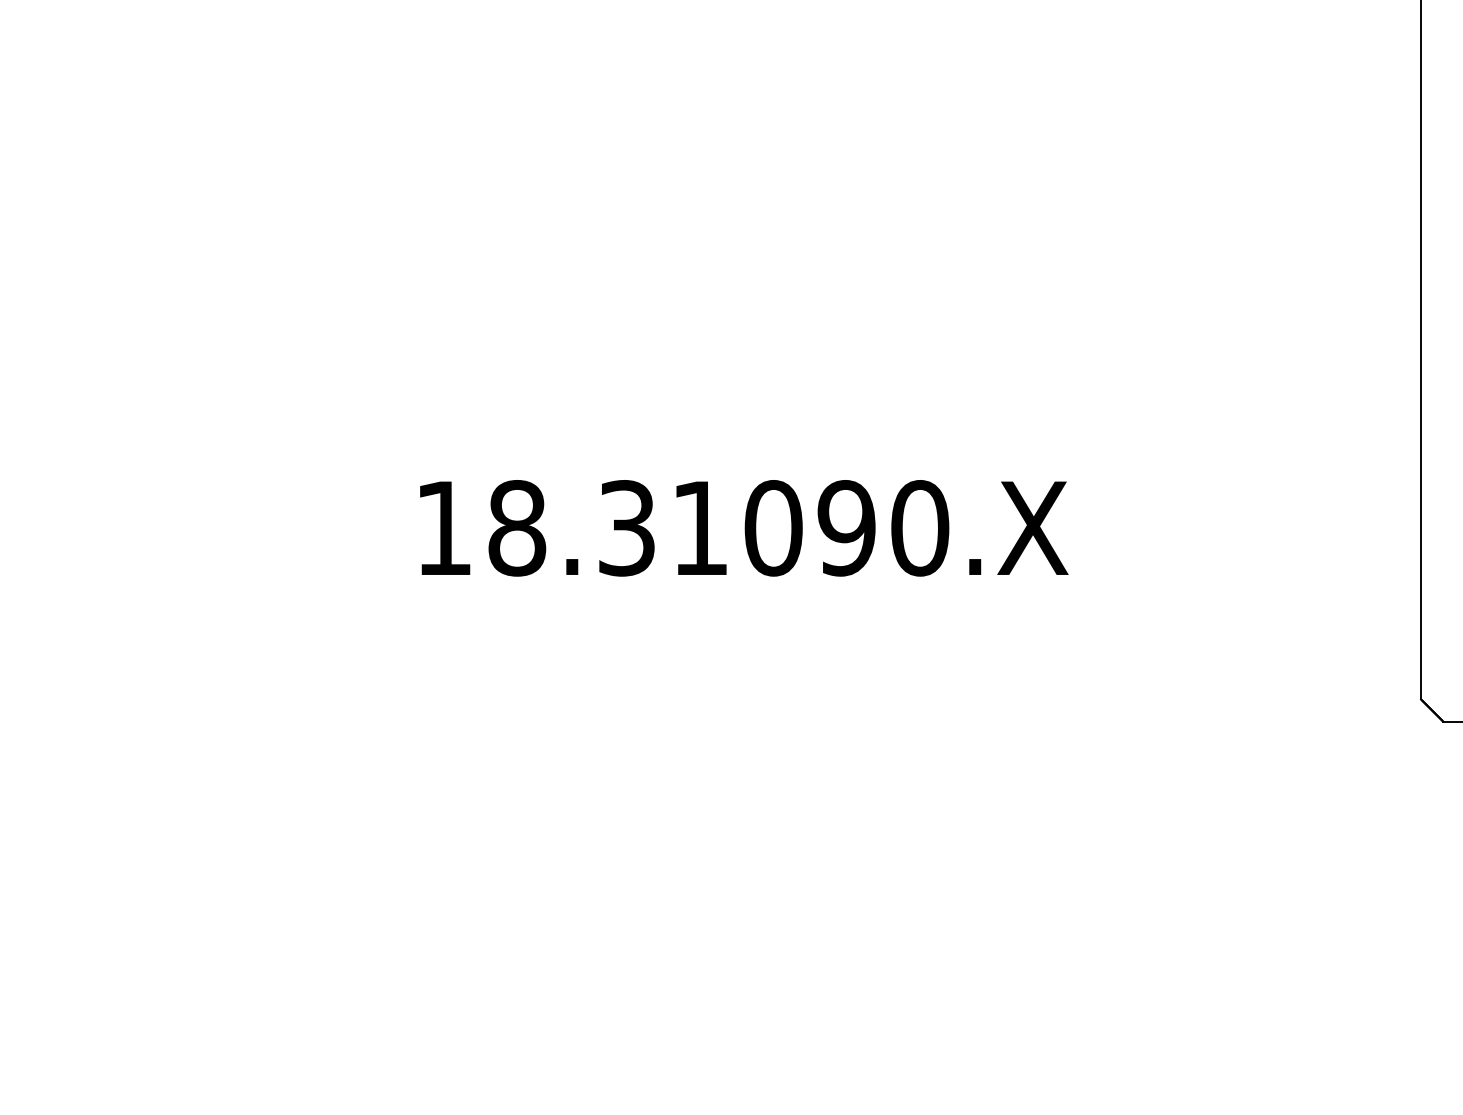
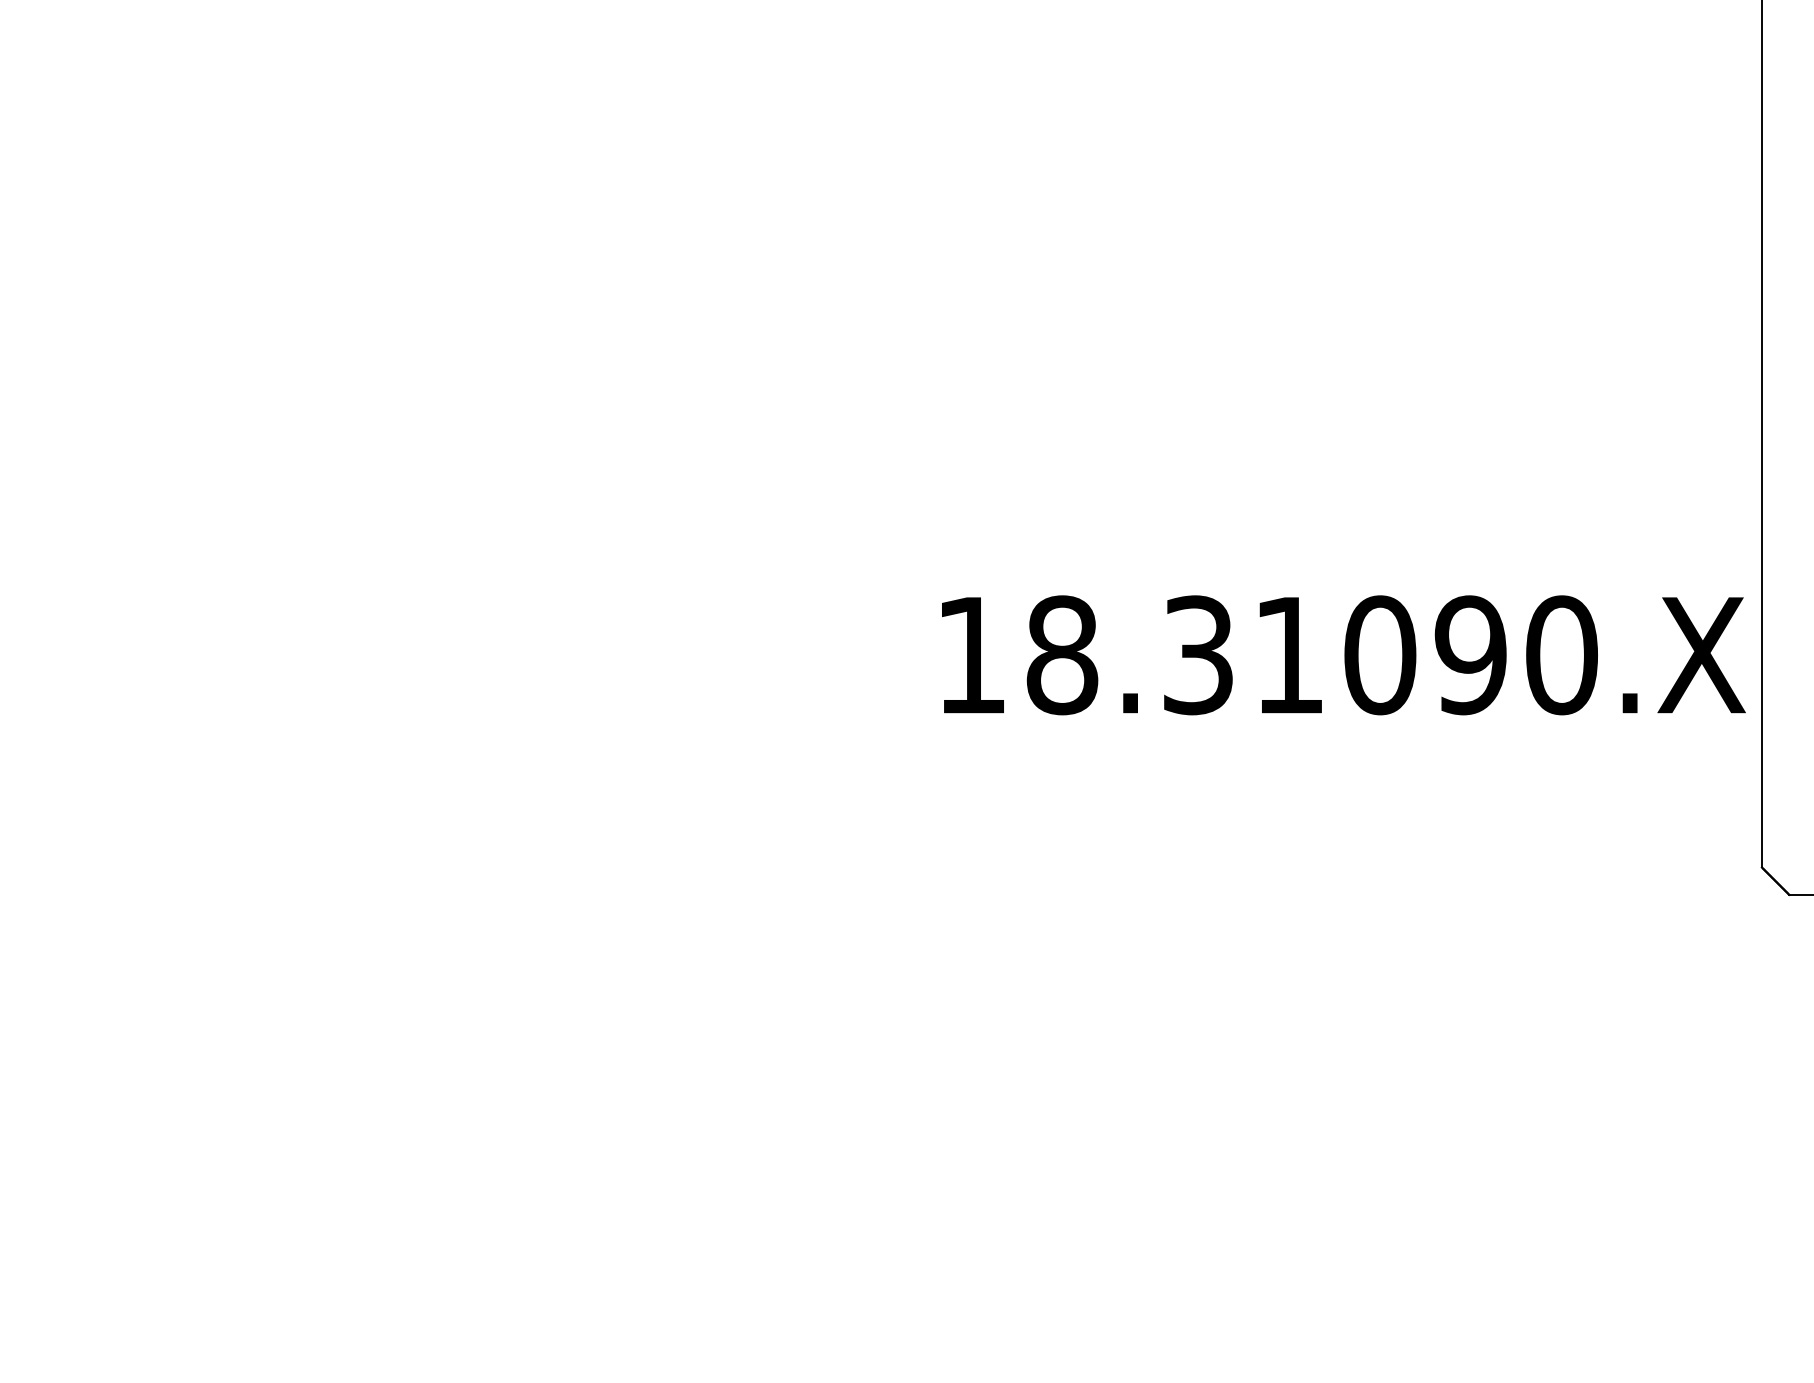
text: (744, 528) -> (1343, 655), moved

